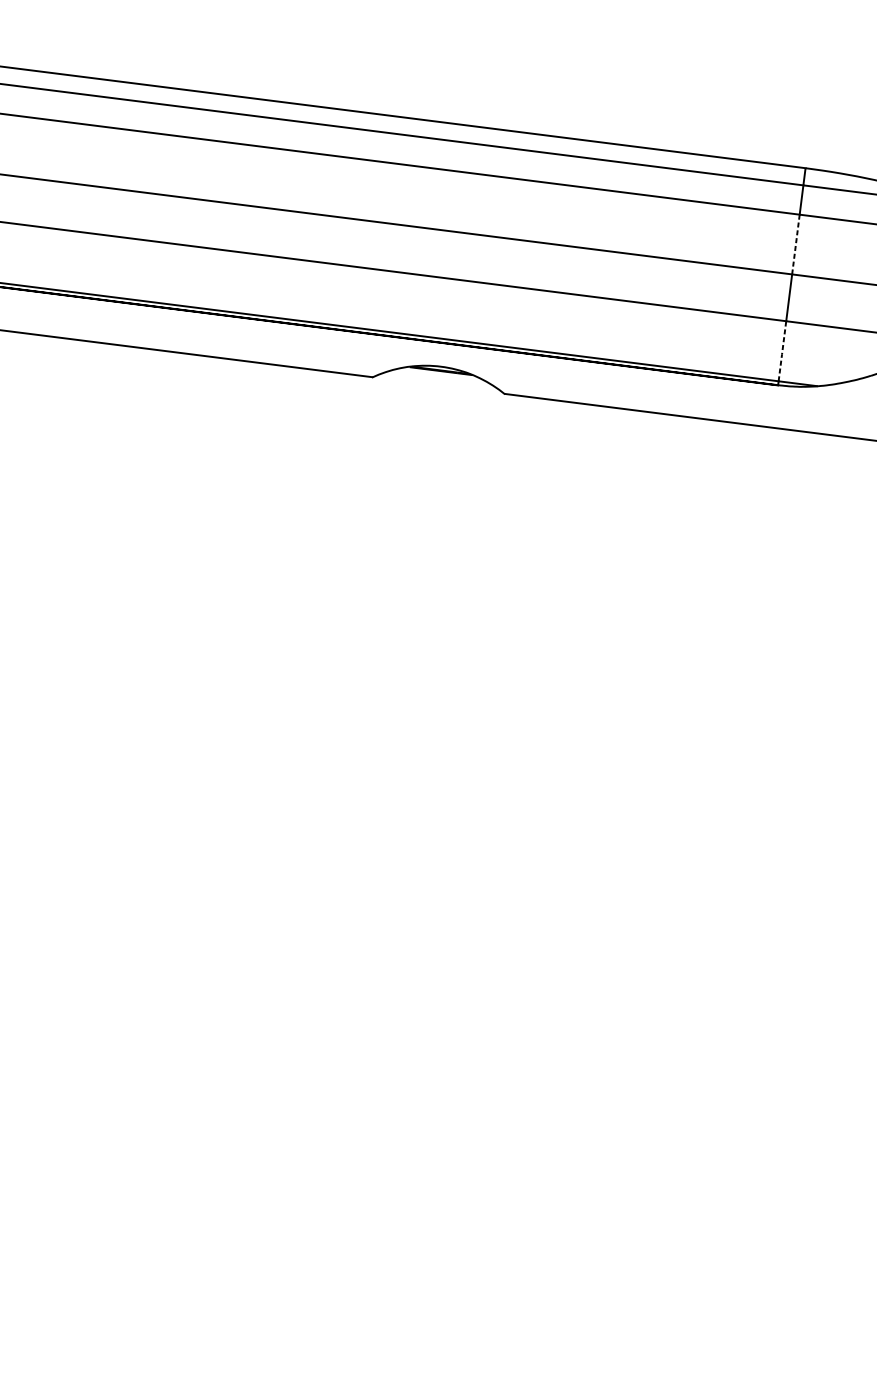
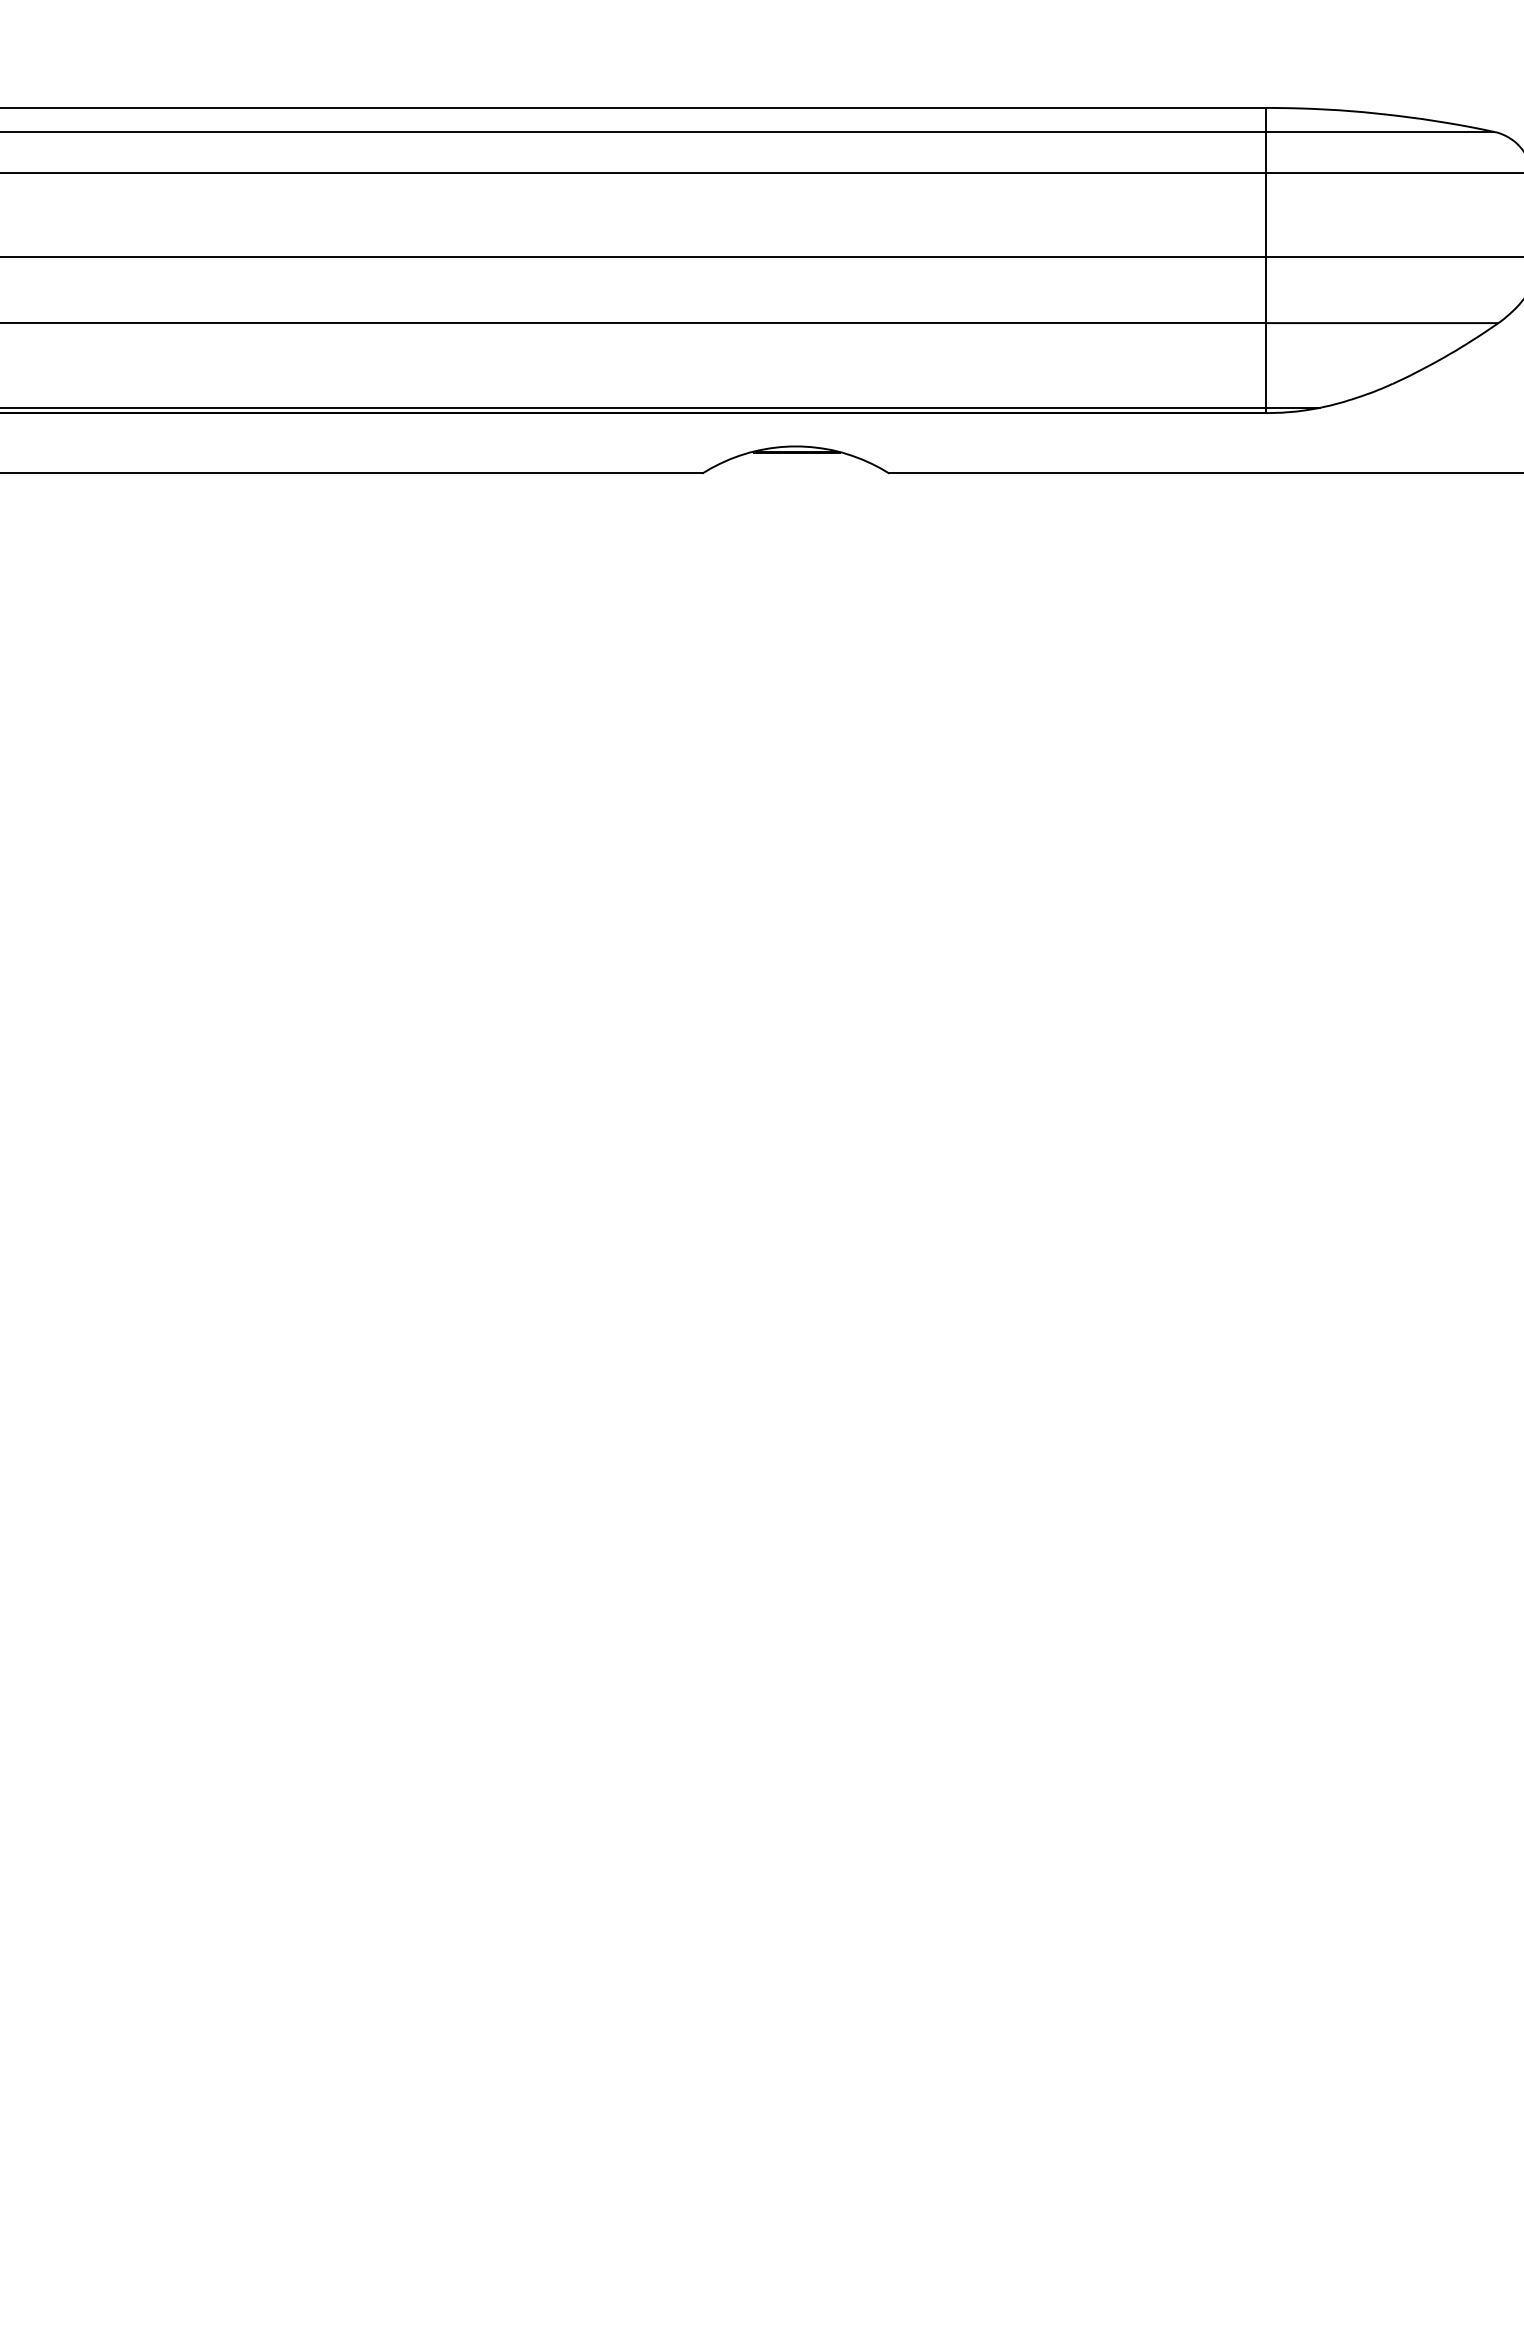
line: (795, 243) -> (1265, 214), dashed -> solid
line: (782, 352) -> (1265, 366), dashed -> solid

